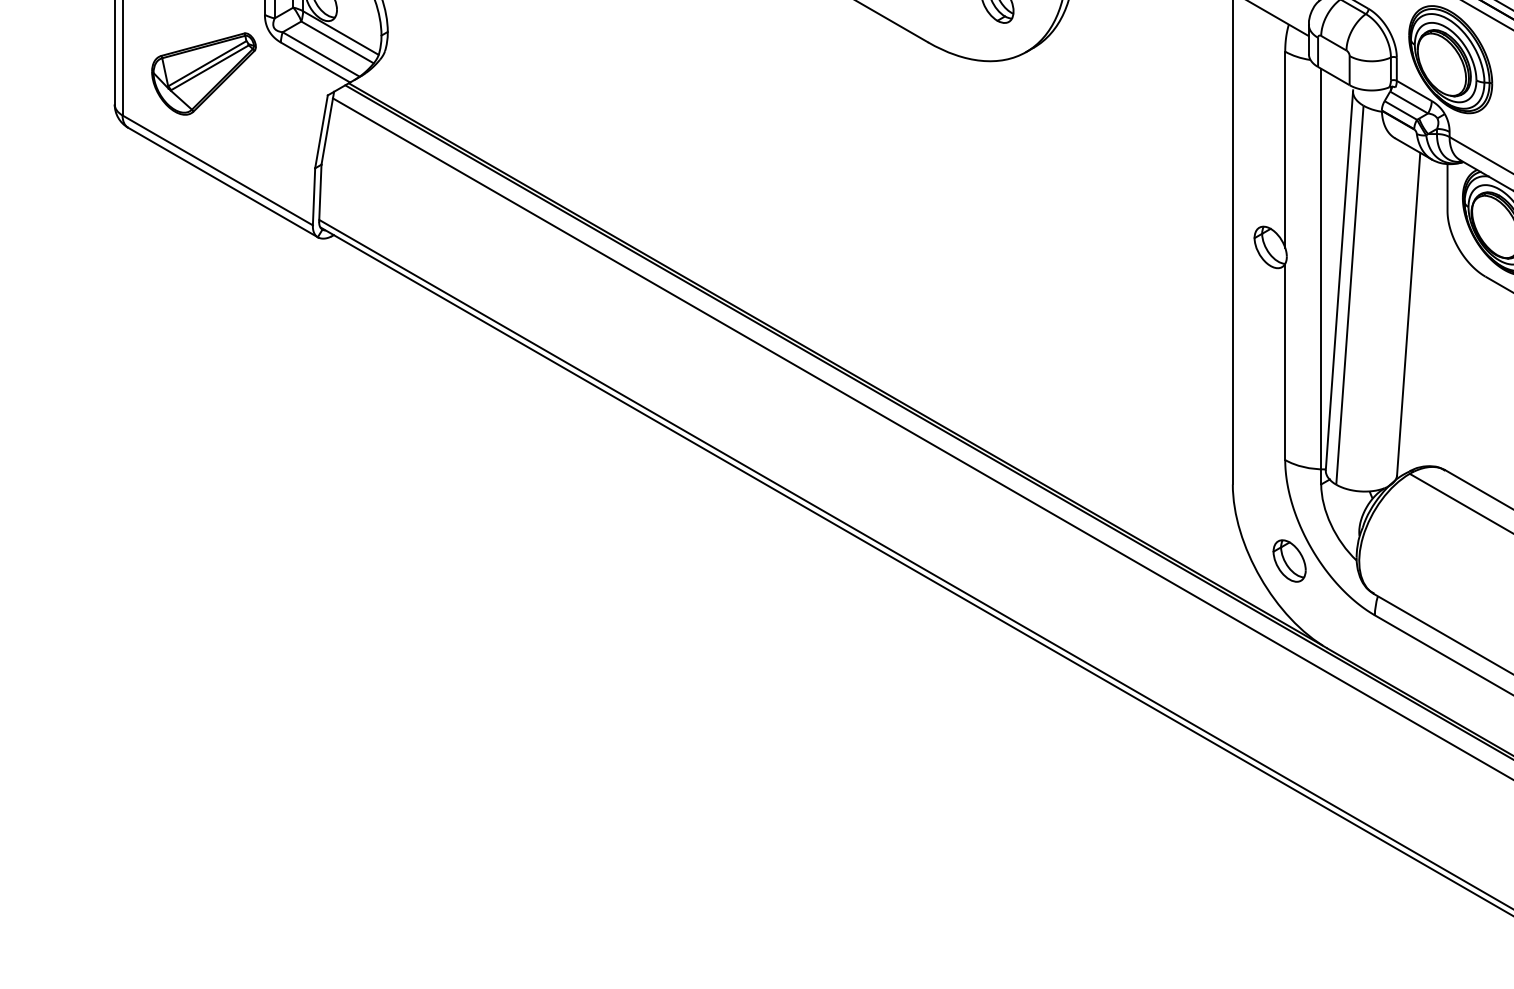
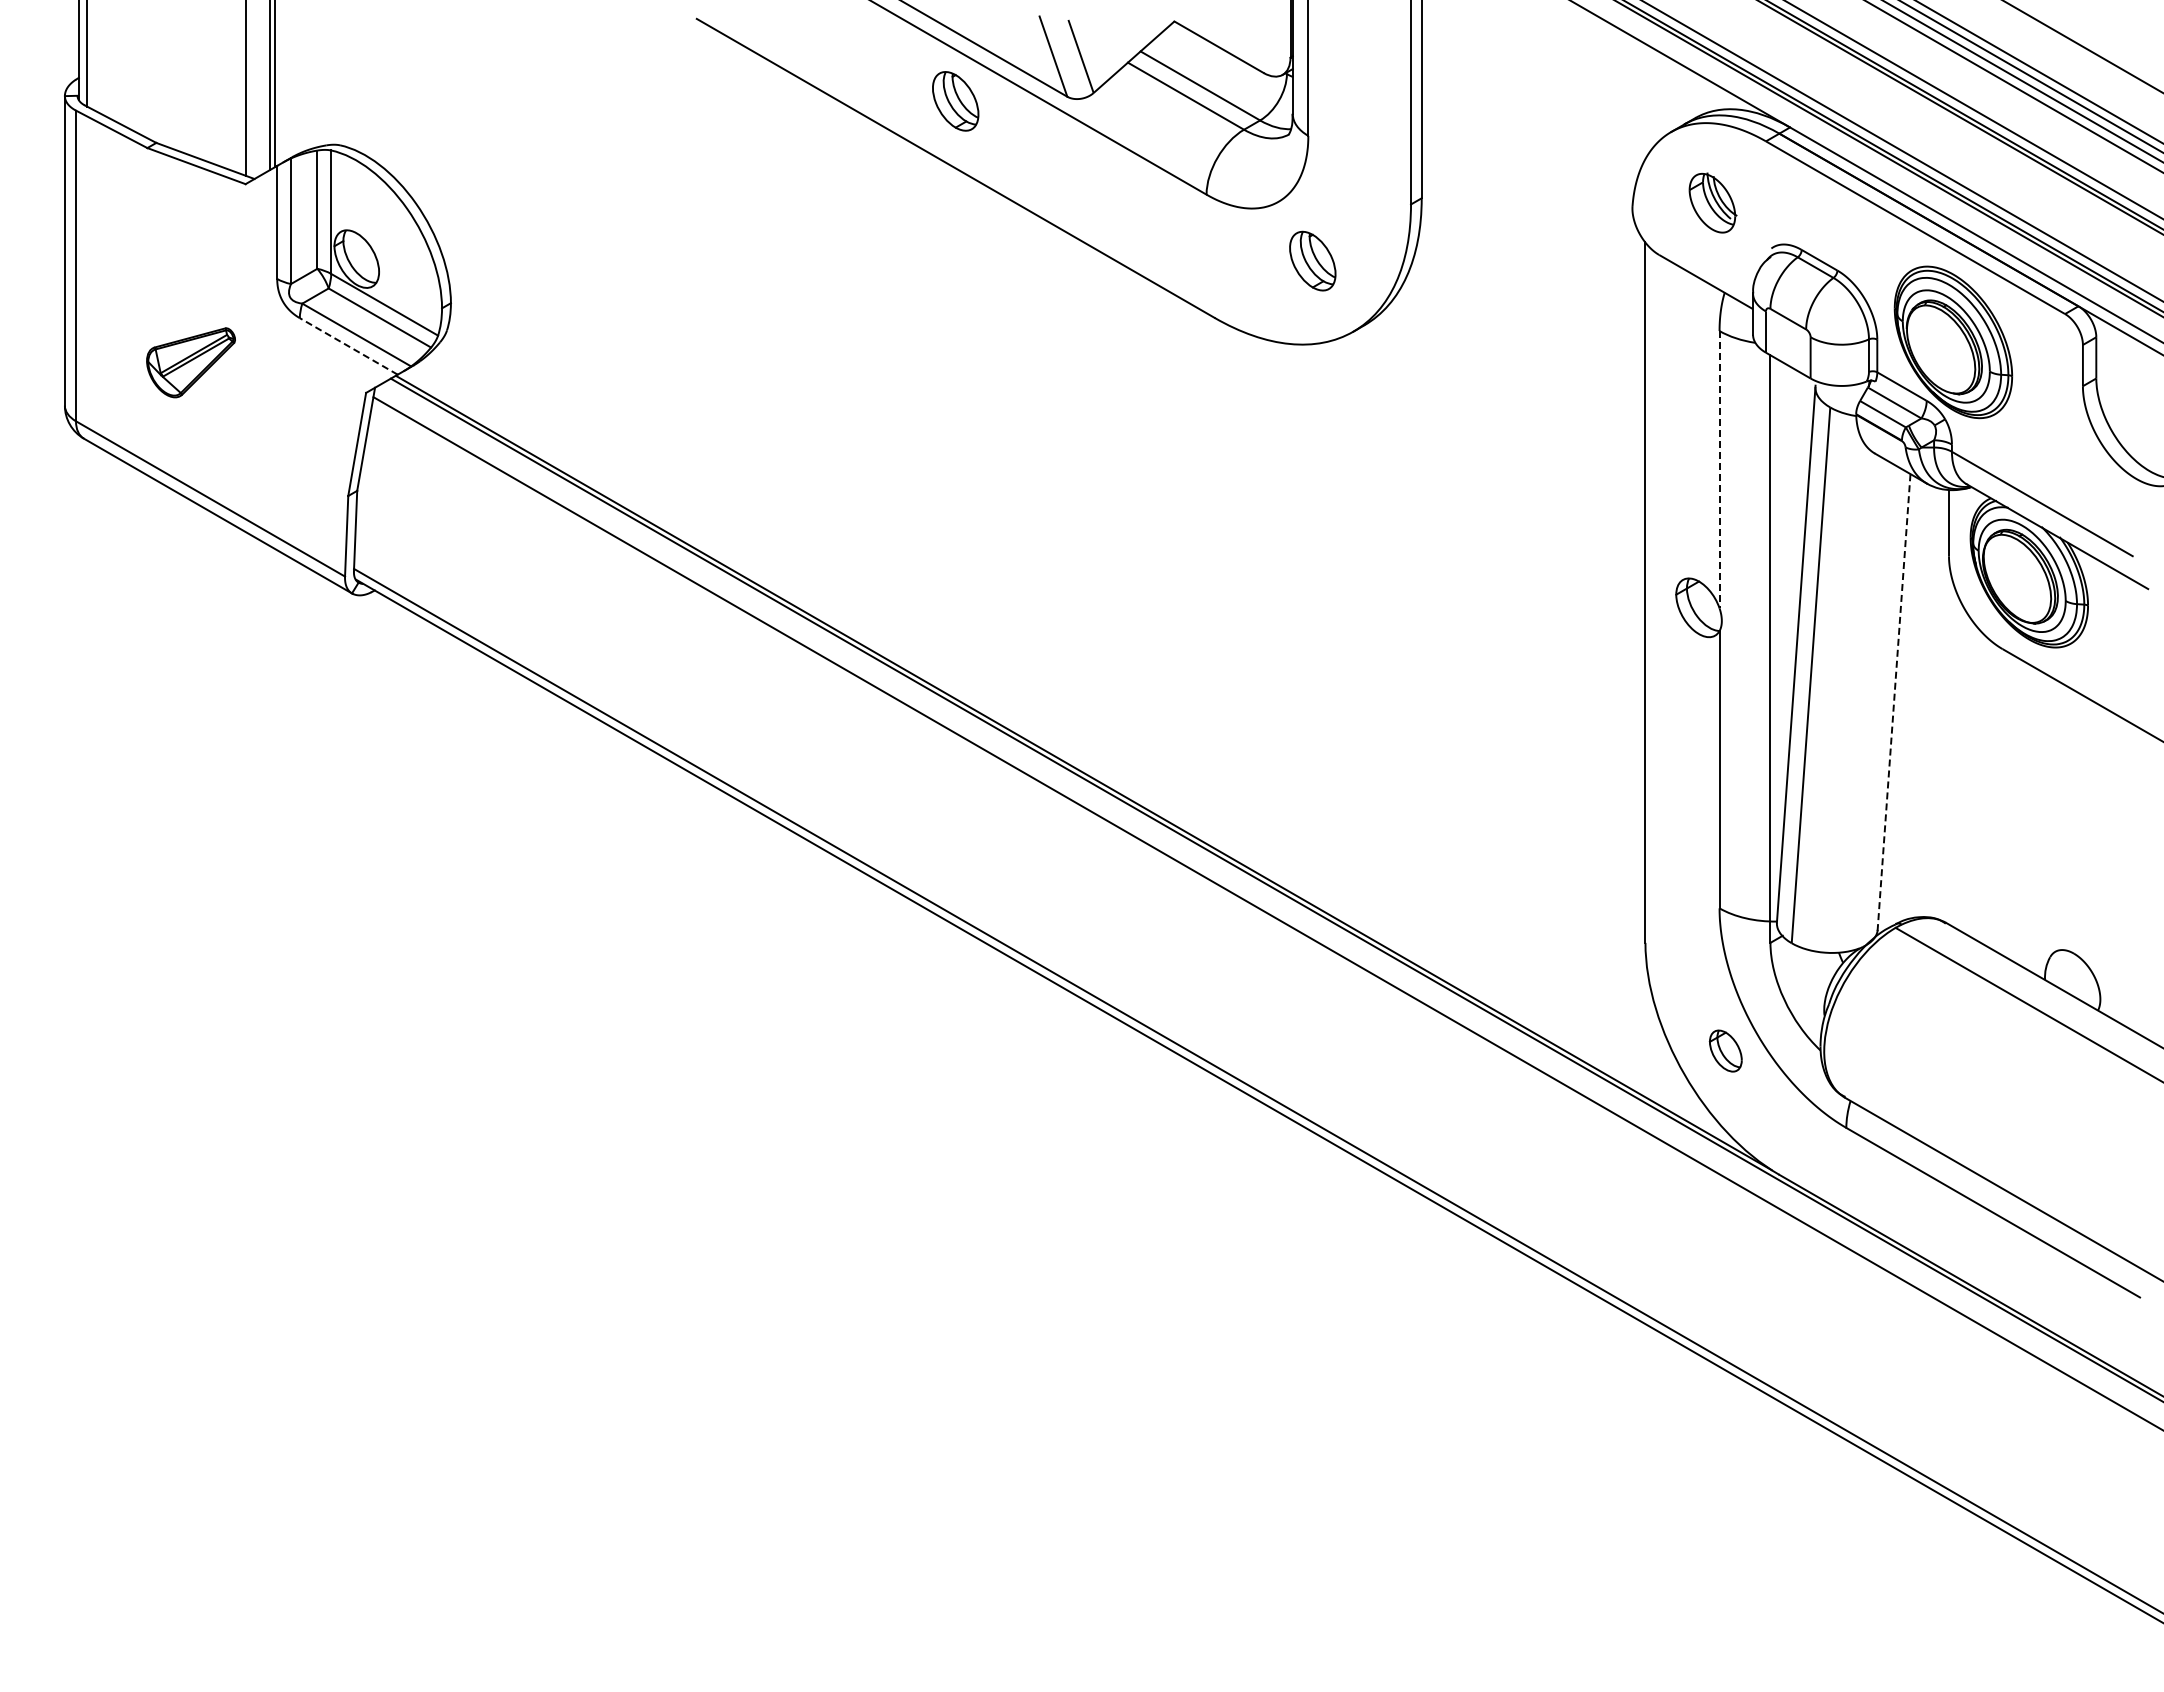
line: (315, 62) -> (348, 346), solid -> dashed
part: (203, 73) -> (190, 362), size x0.6
line: (1285, 149) -> (1719, 469), solid -> dashed
line: (1408, 314) -> (1894, 702), solid -> dashed
part: (1289, 560) -> (1725, 1050), size x0.7

